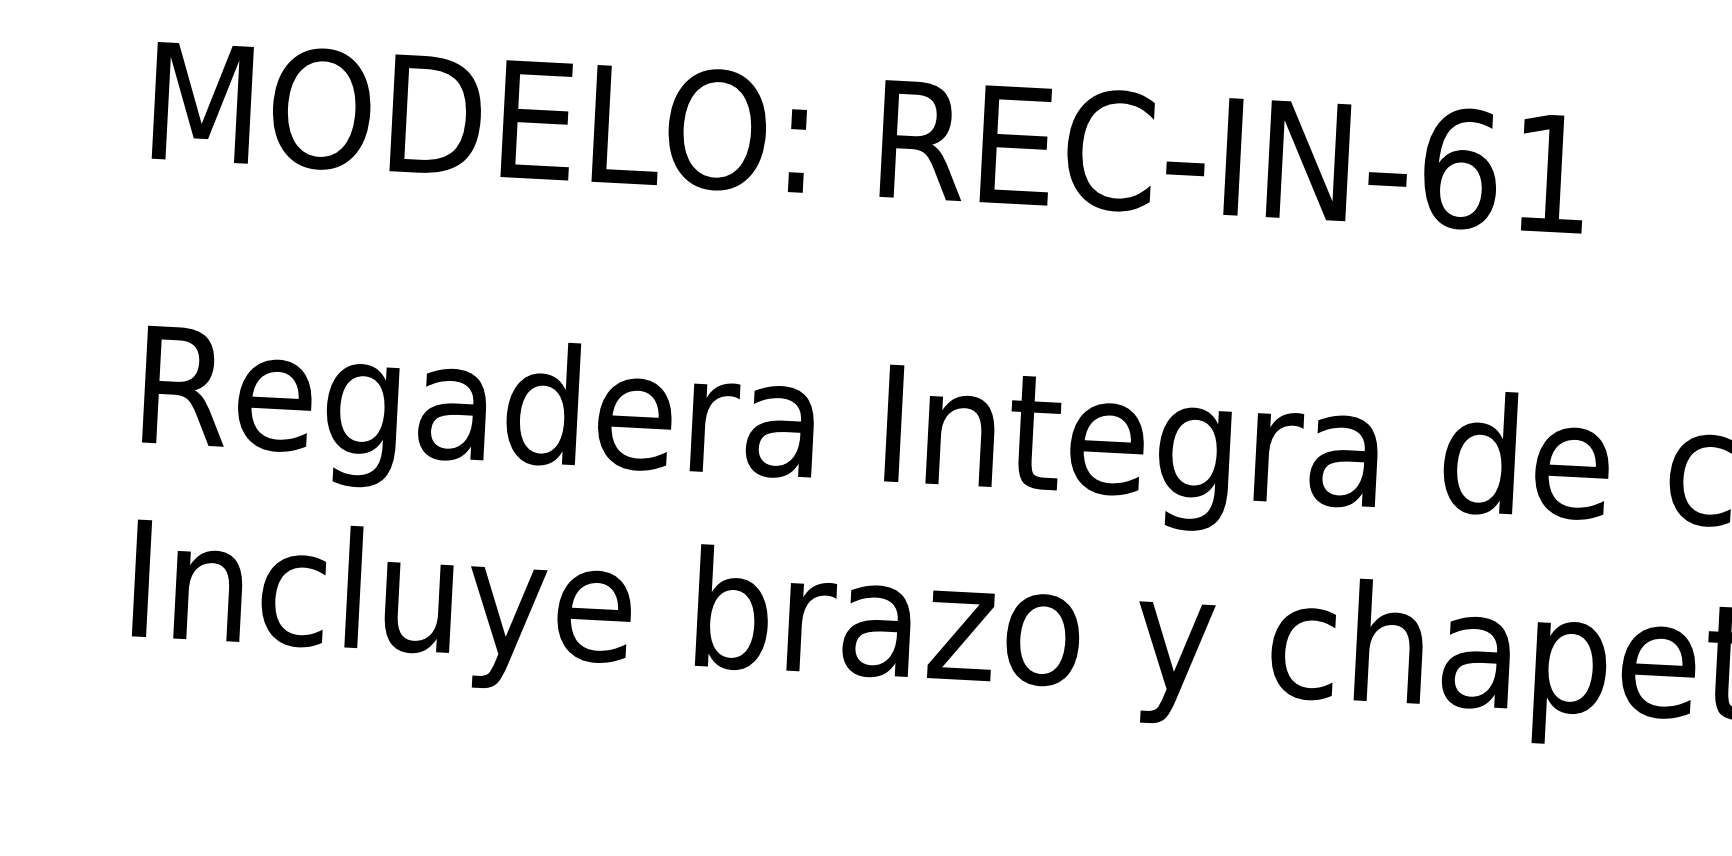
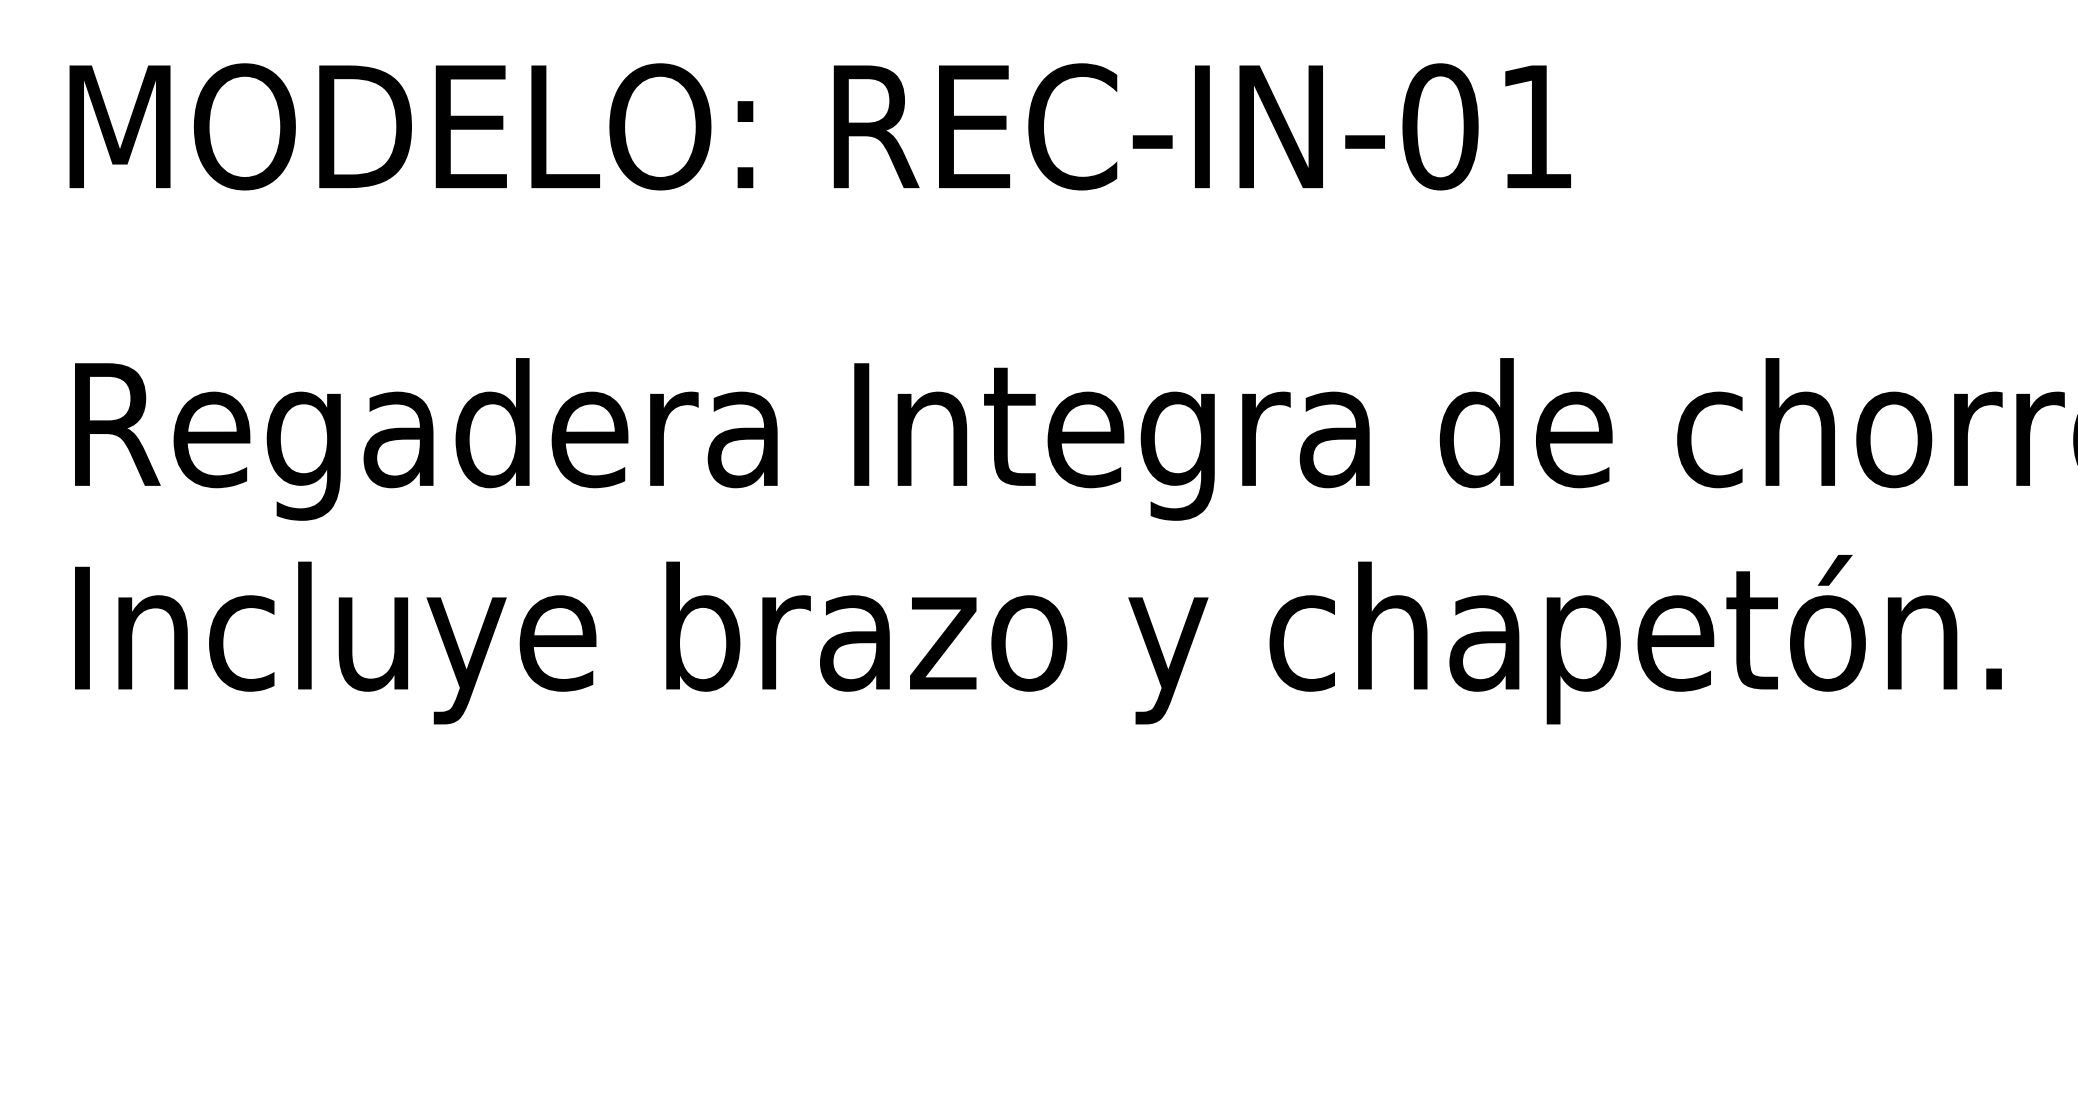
text: (1460, 168) -> (1440, 126), REC-IN-61 -> REC-IN-01

